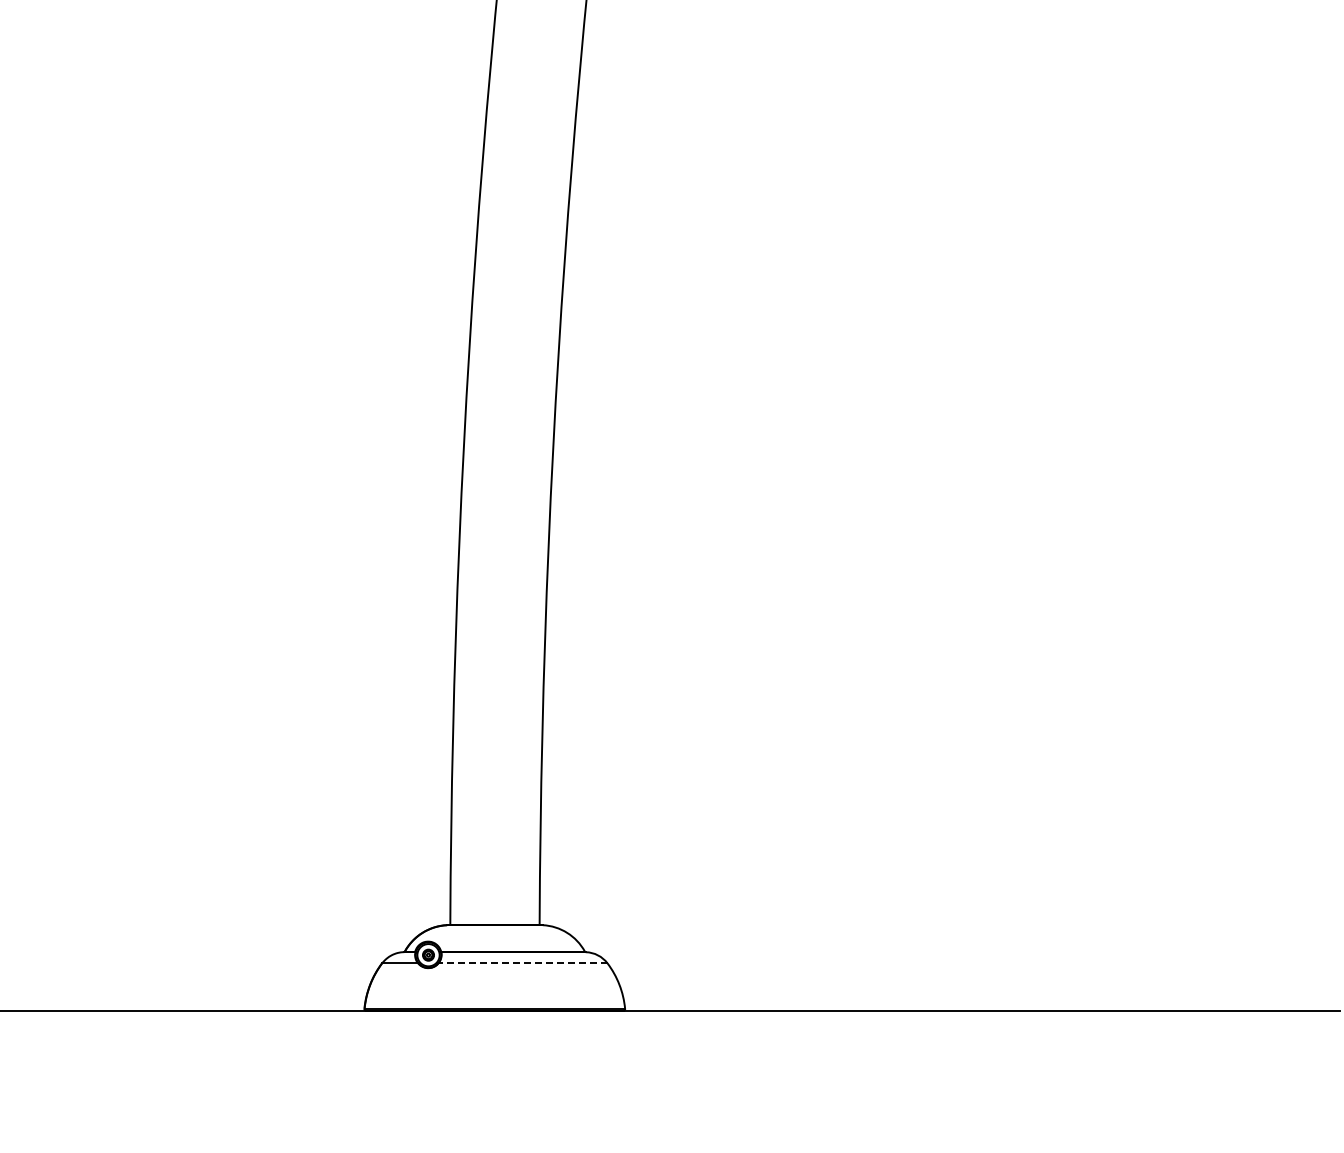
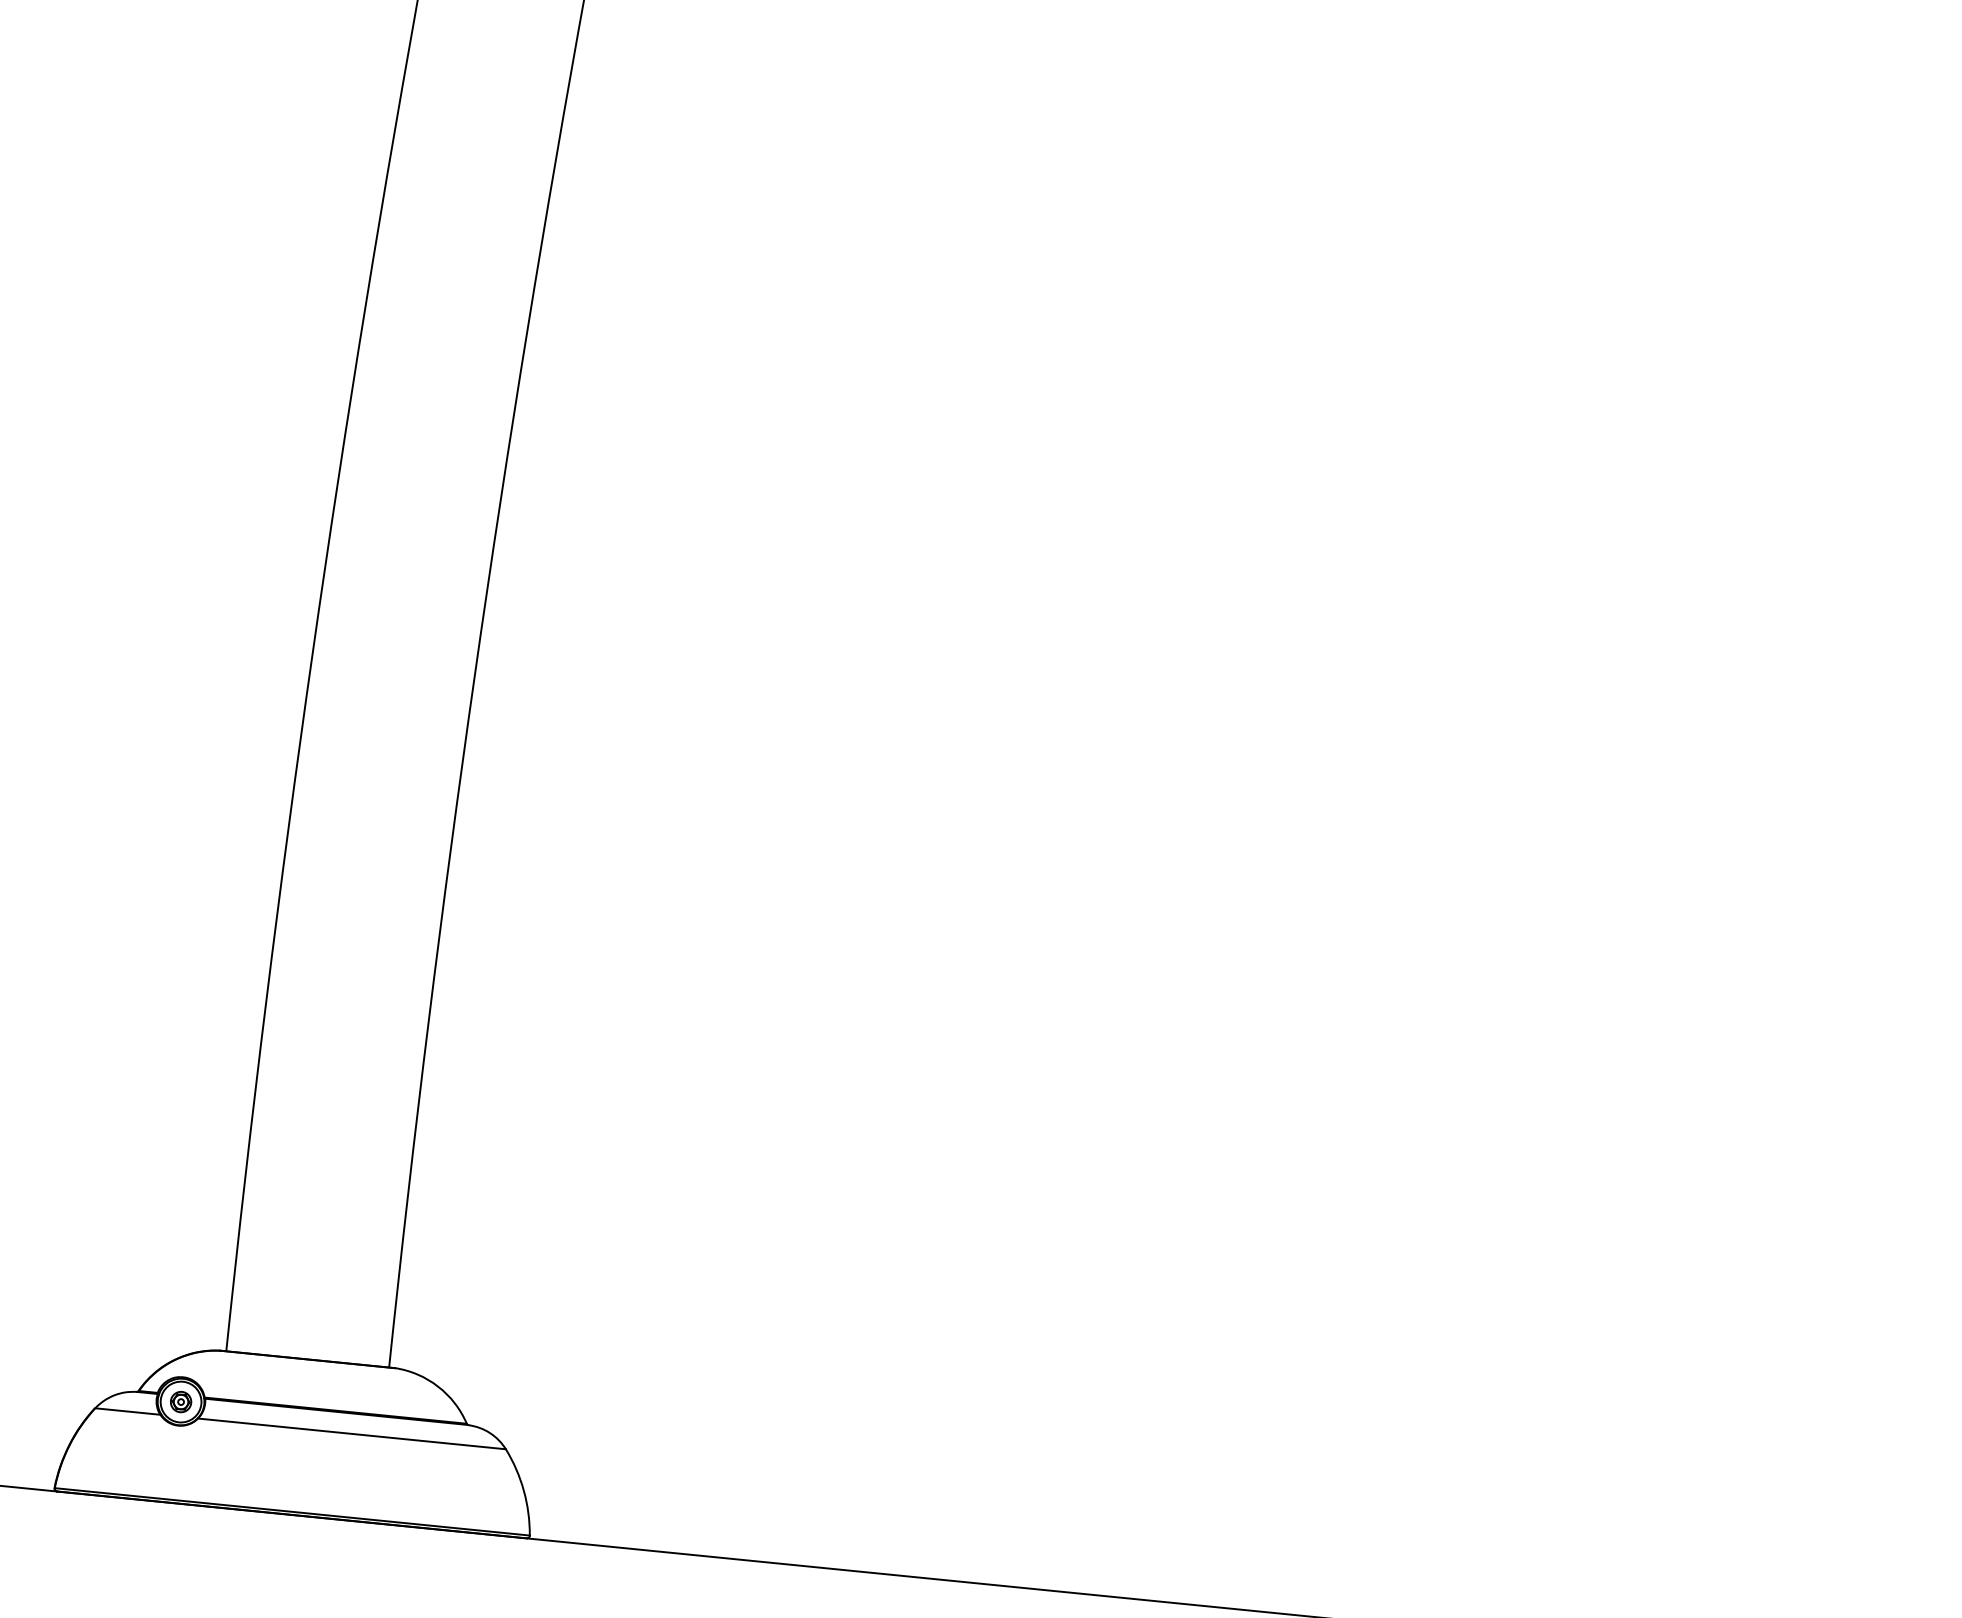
line: (522, 963) -> (350, 1434), dashed -> solid

